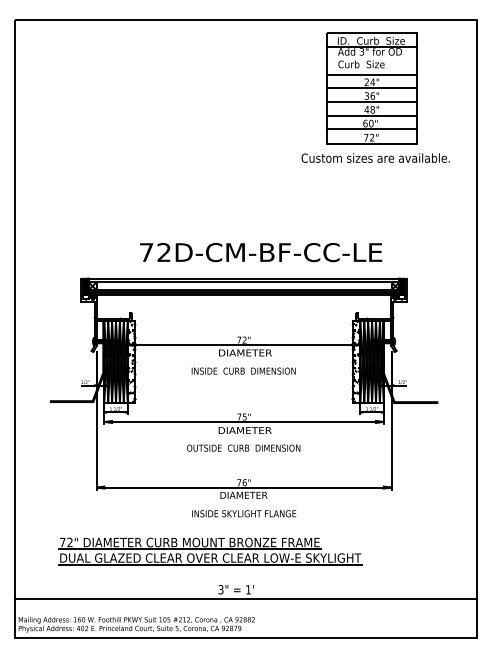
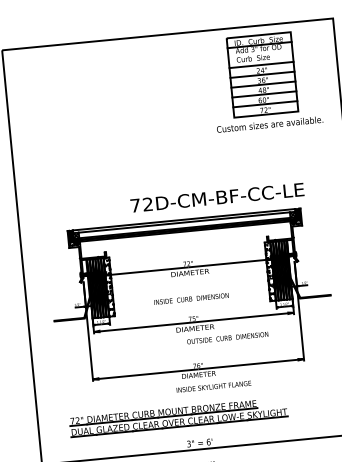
text: (261, 252) -> (217, 197), moved
text: (243, 370) -> (191, 298), moved
text: (243, 447) -> (227, 337), moved
text: (244, 513) -> (214, 386), moved
text: (248, 589) -> (208, 441), 1' -> 6'

